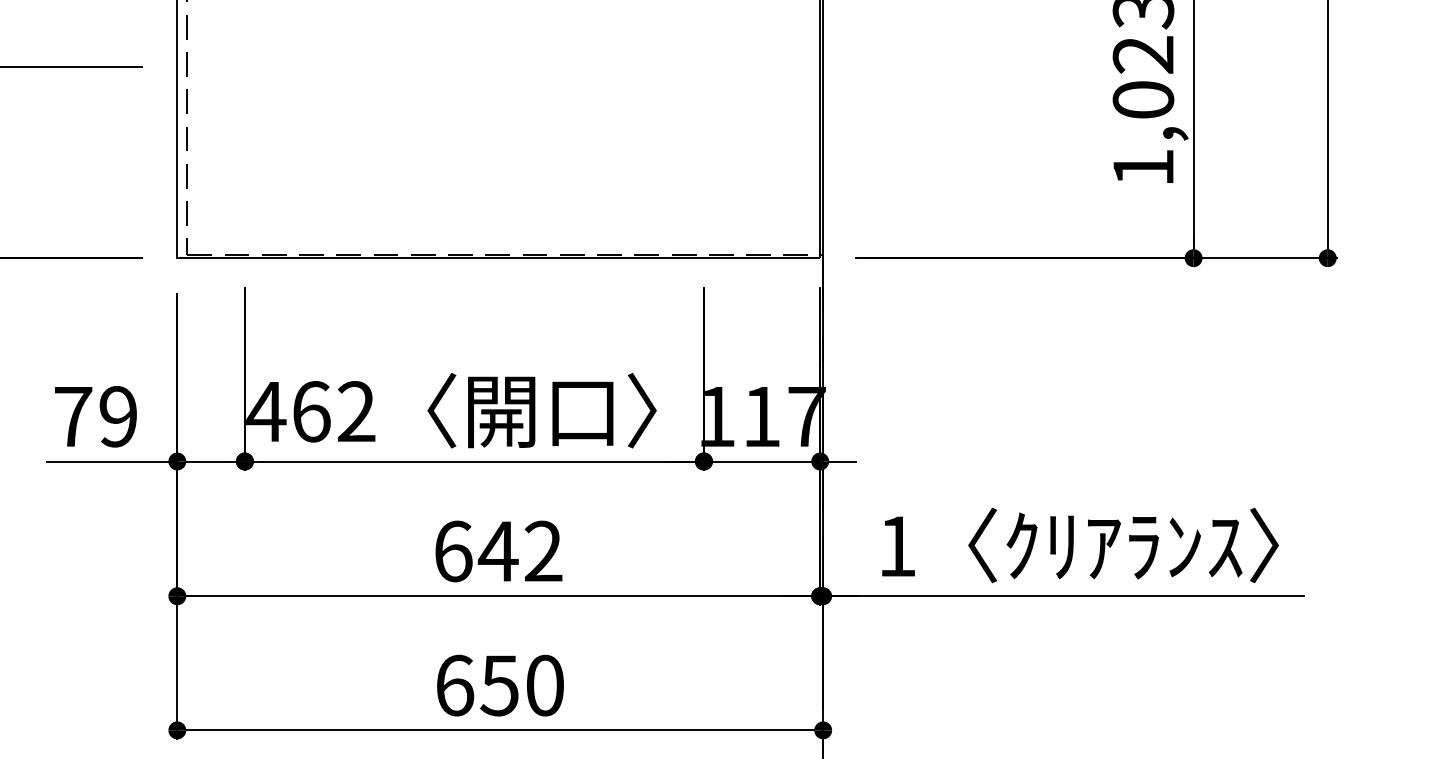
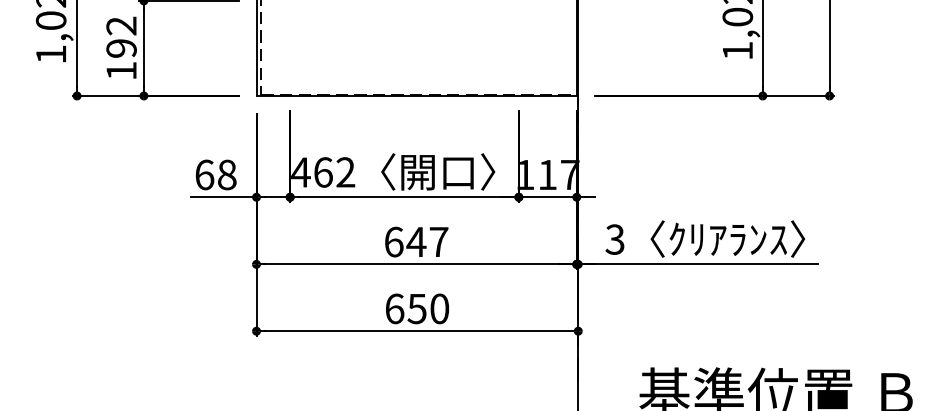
text: (94, 415) -> (215, 174), 79 -> 68
text: (895, 546) -> (614, 239), 1 -> 3
text: (542, 550) -> (438, 241), 642 -> 647

